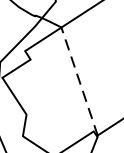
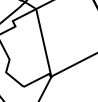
line: (79, 82) -> (43, 43), dashed -> solid

